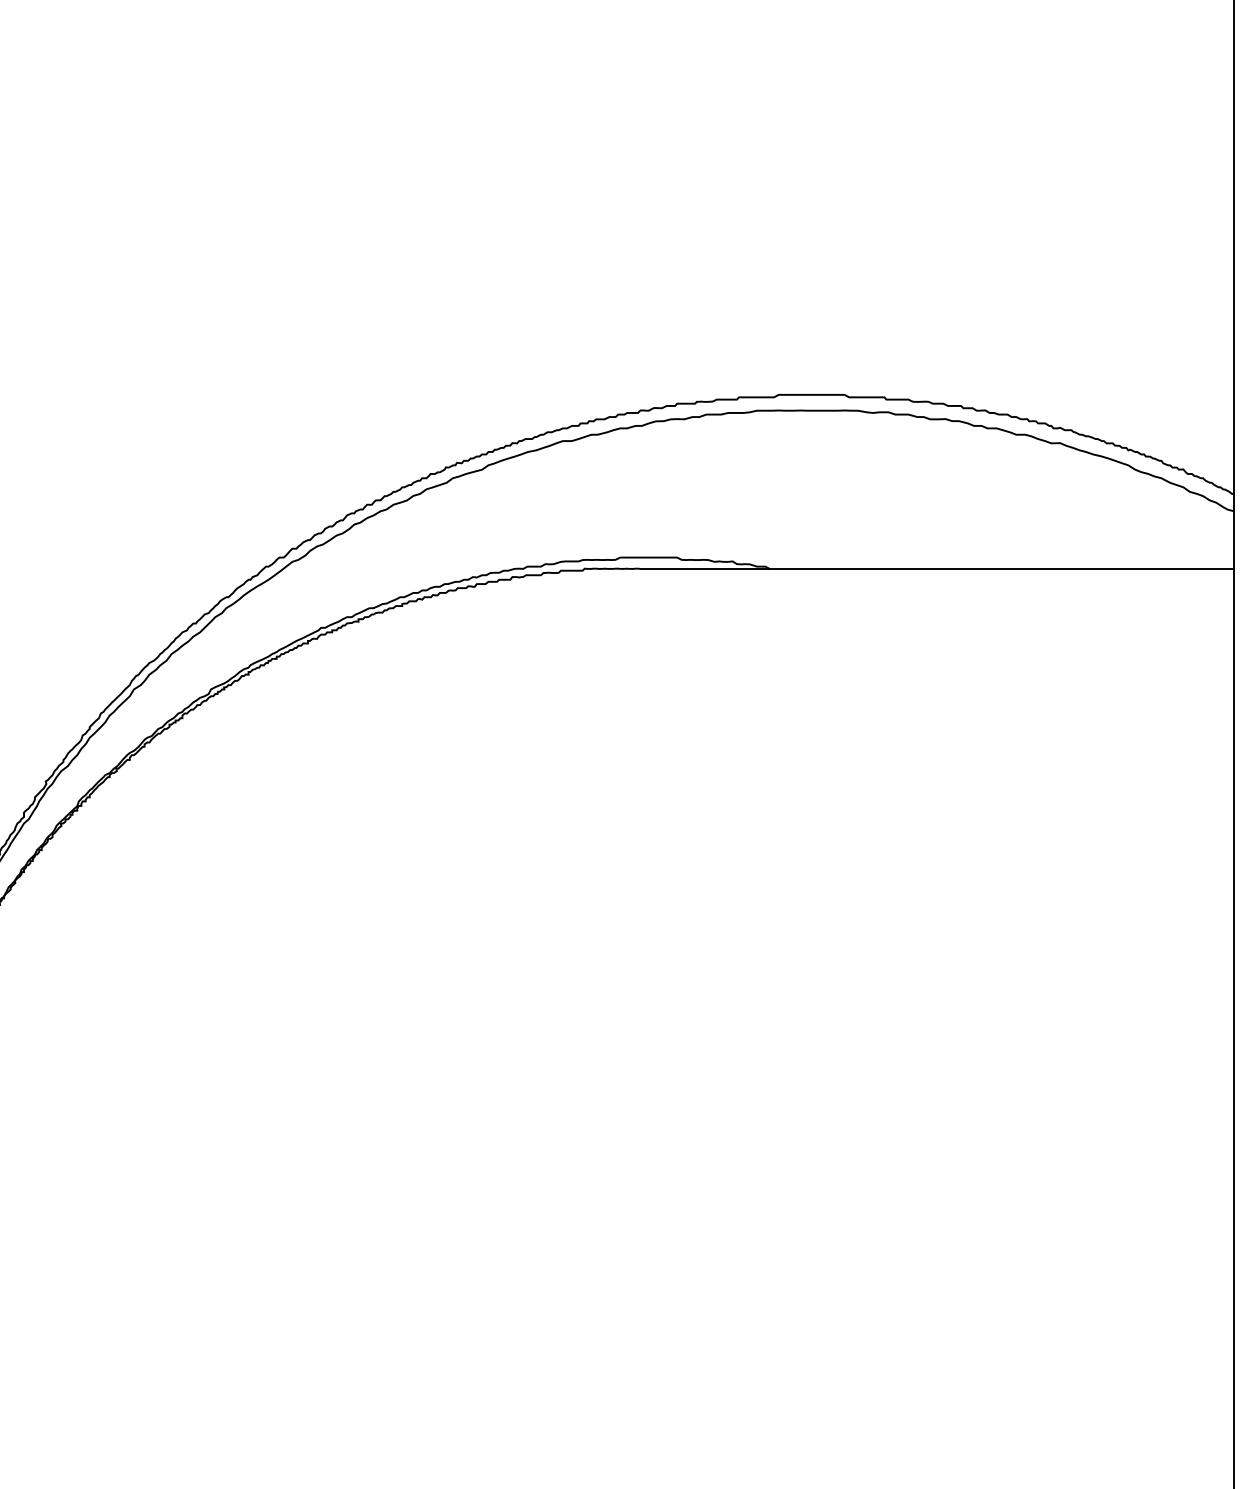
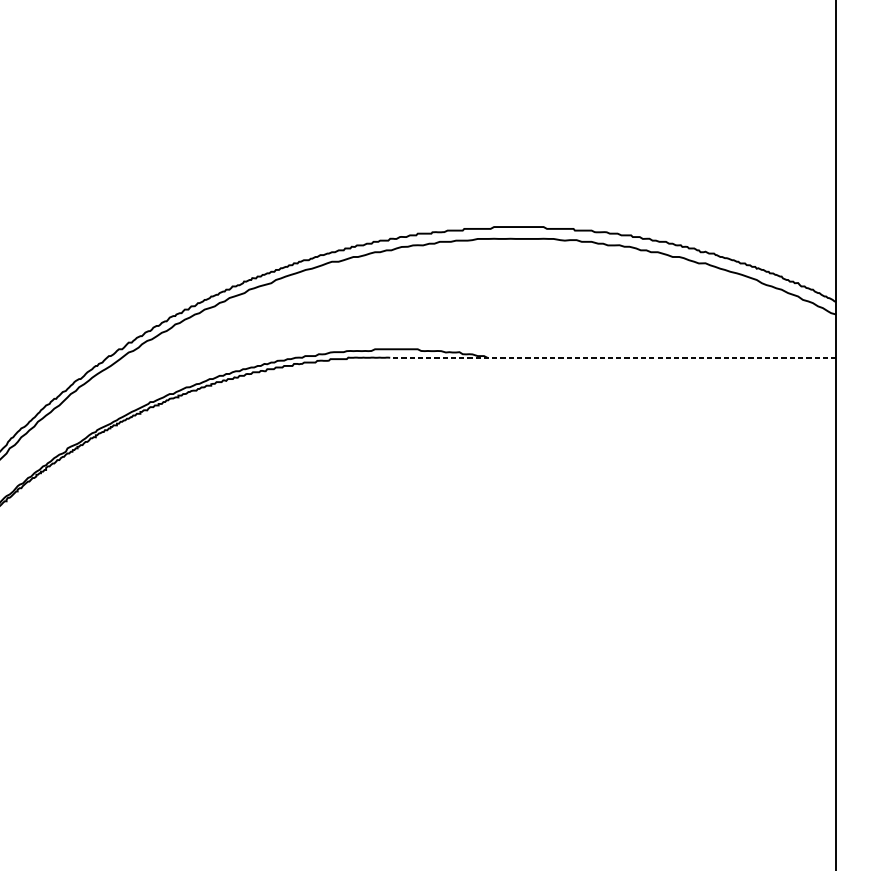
line: (937, 568) -> (613, 357), solid -> dashed

